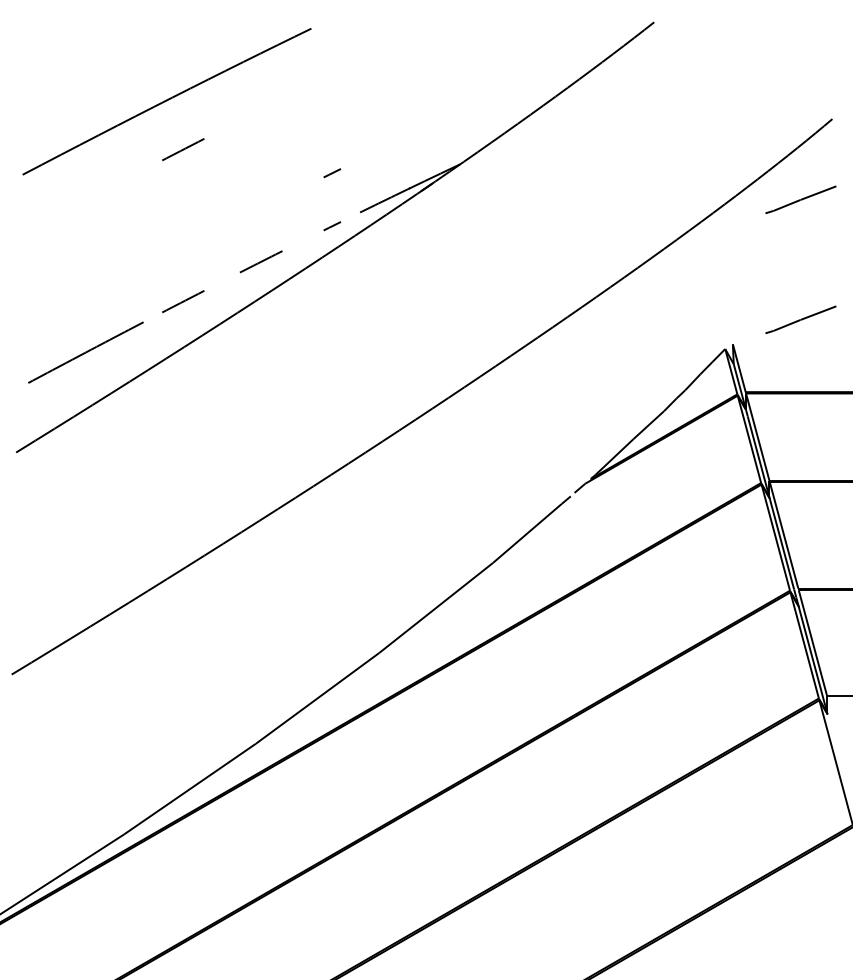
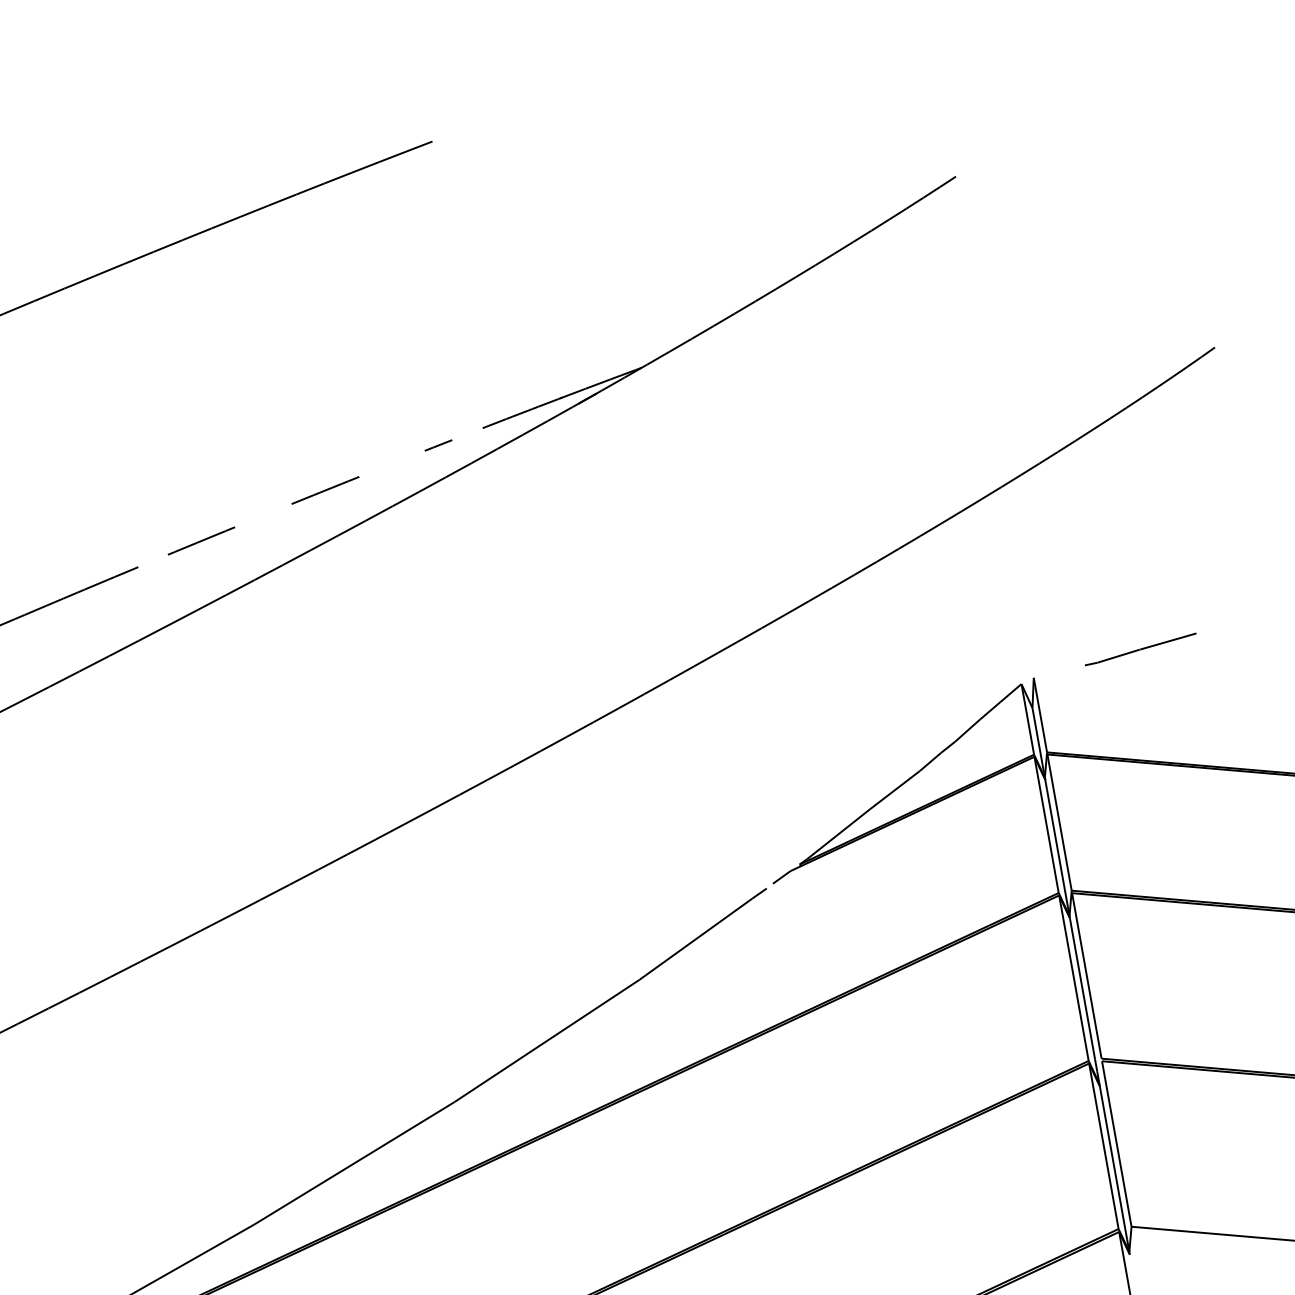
line: (183, 149) -> (221, 309), removed
line: (332, 173) -> (445, 365), removed
line: (800, 199) -> (1155, 465), removed

